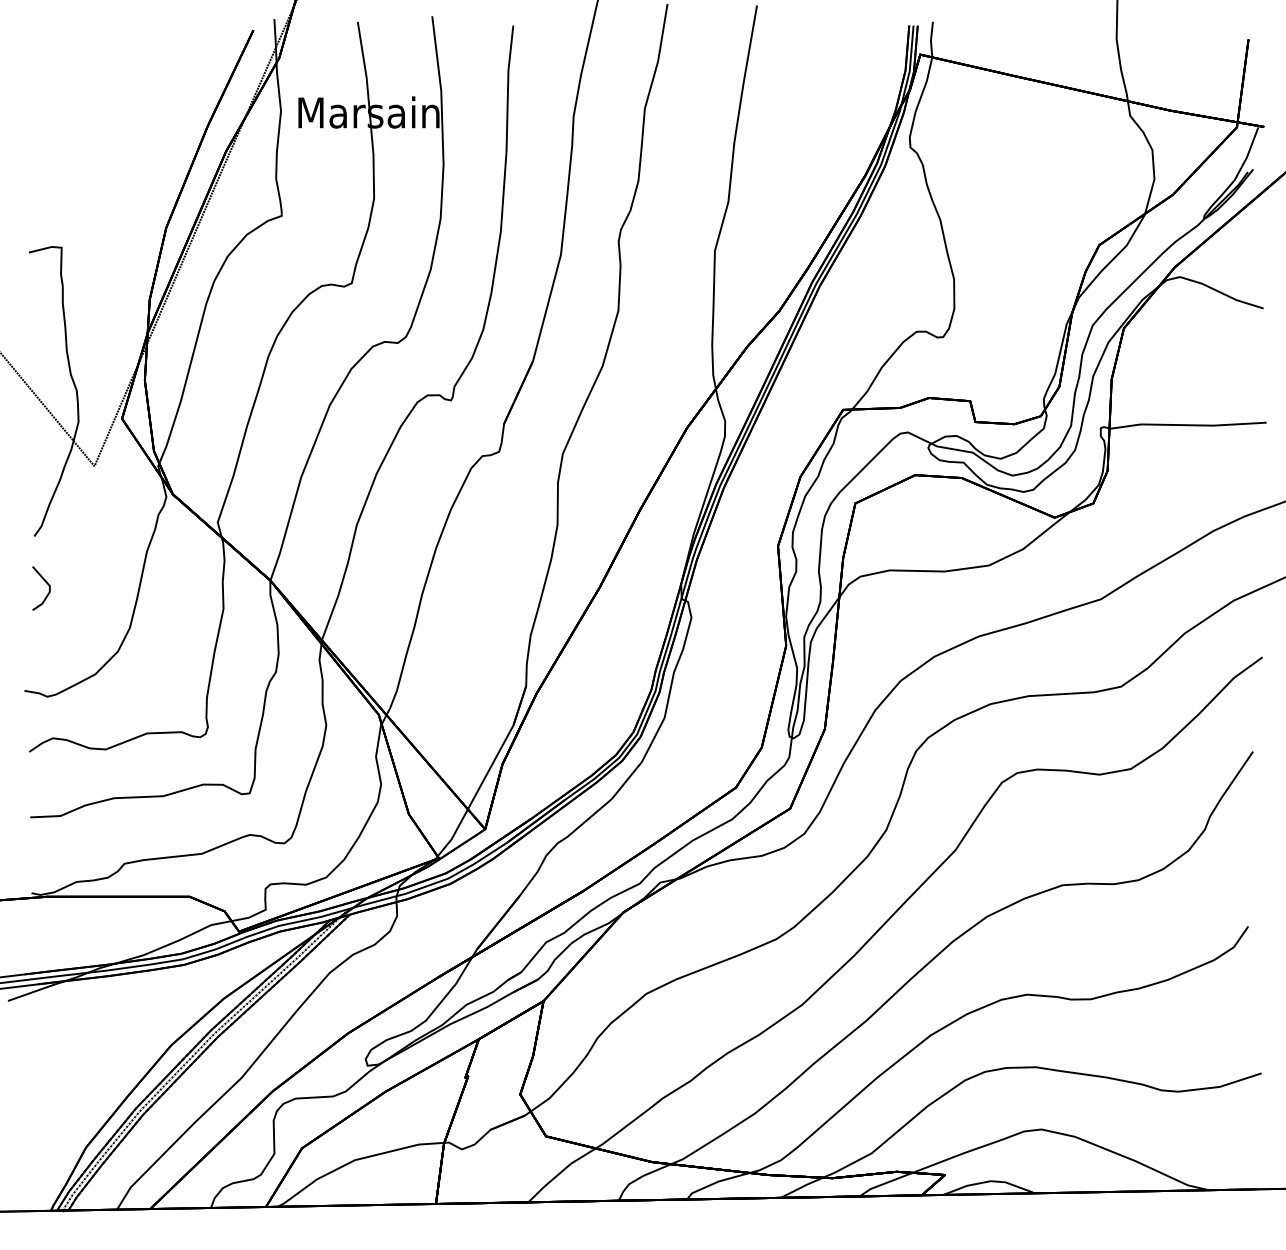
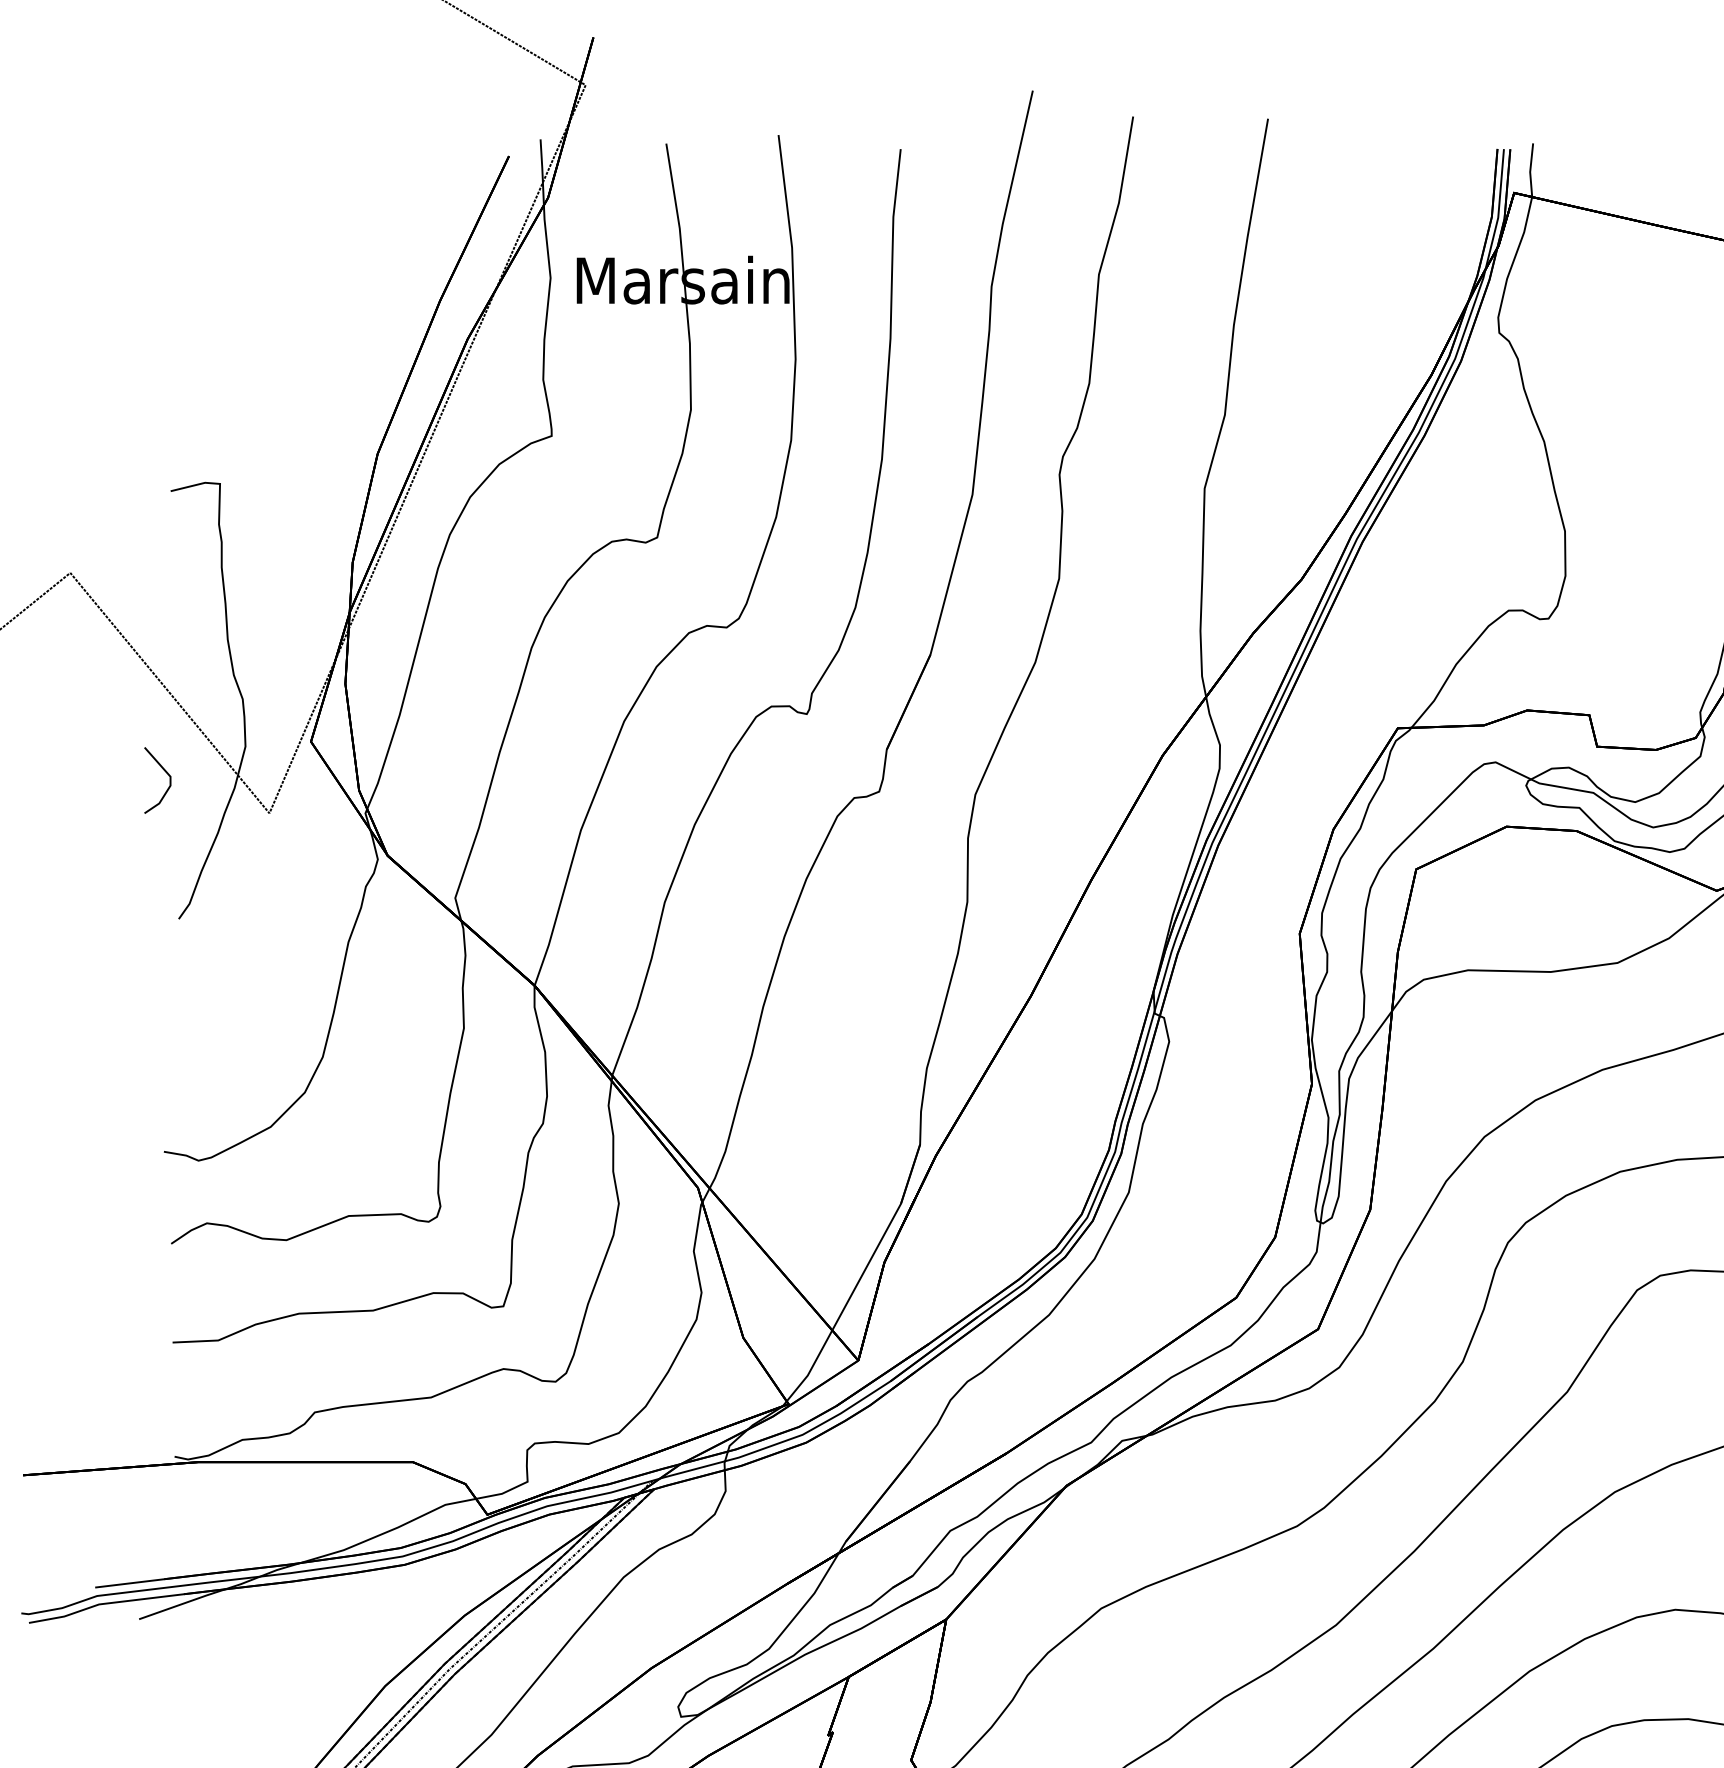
line: (46, 583) -> (165, 772), moved

